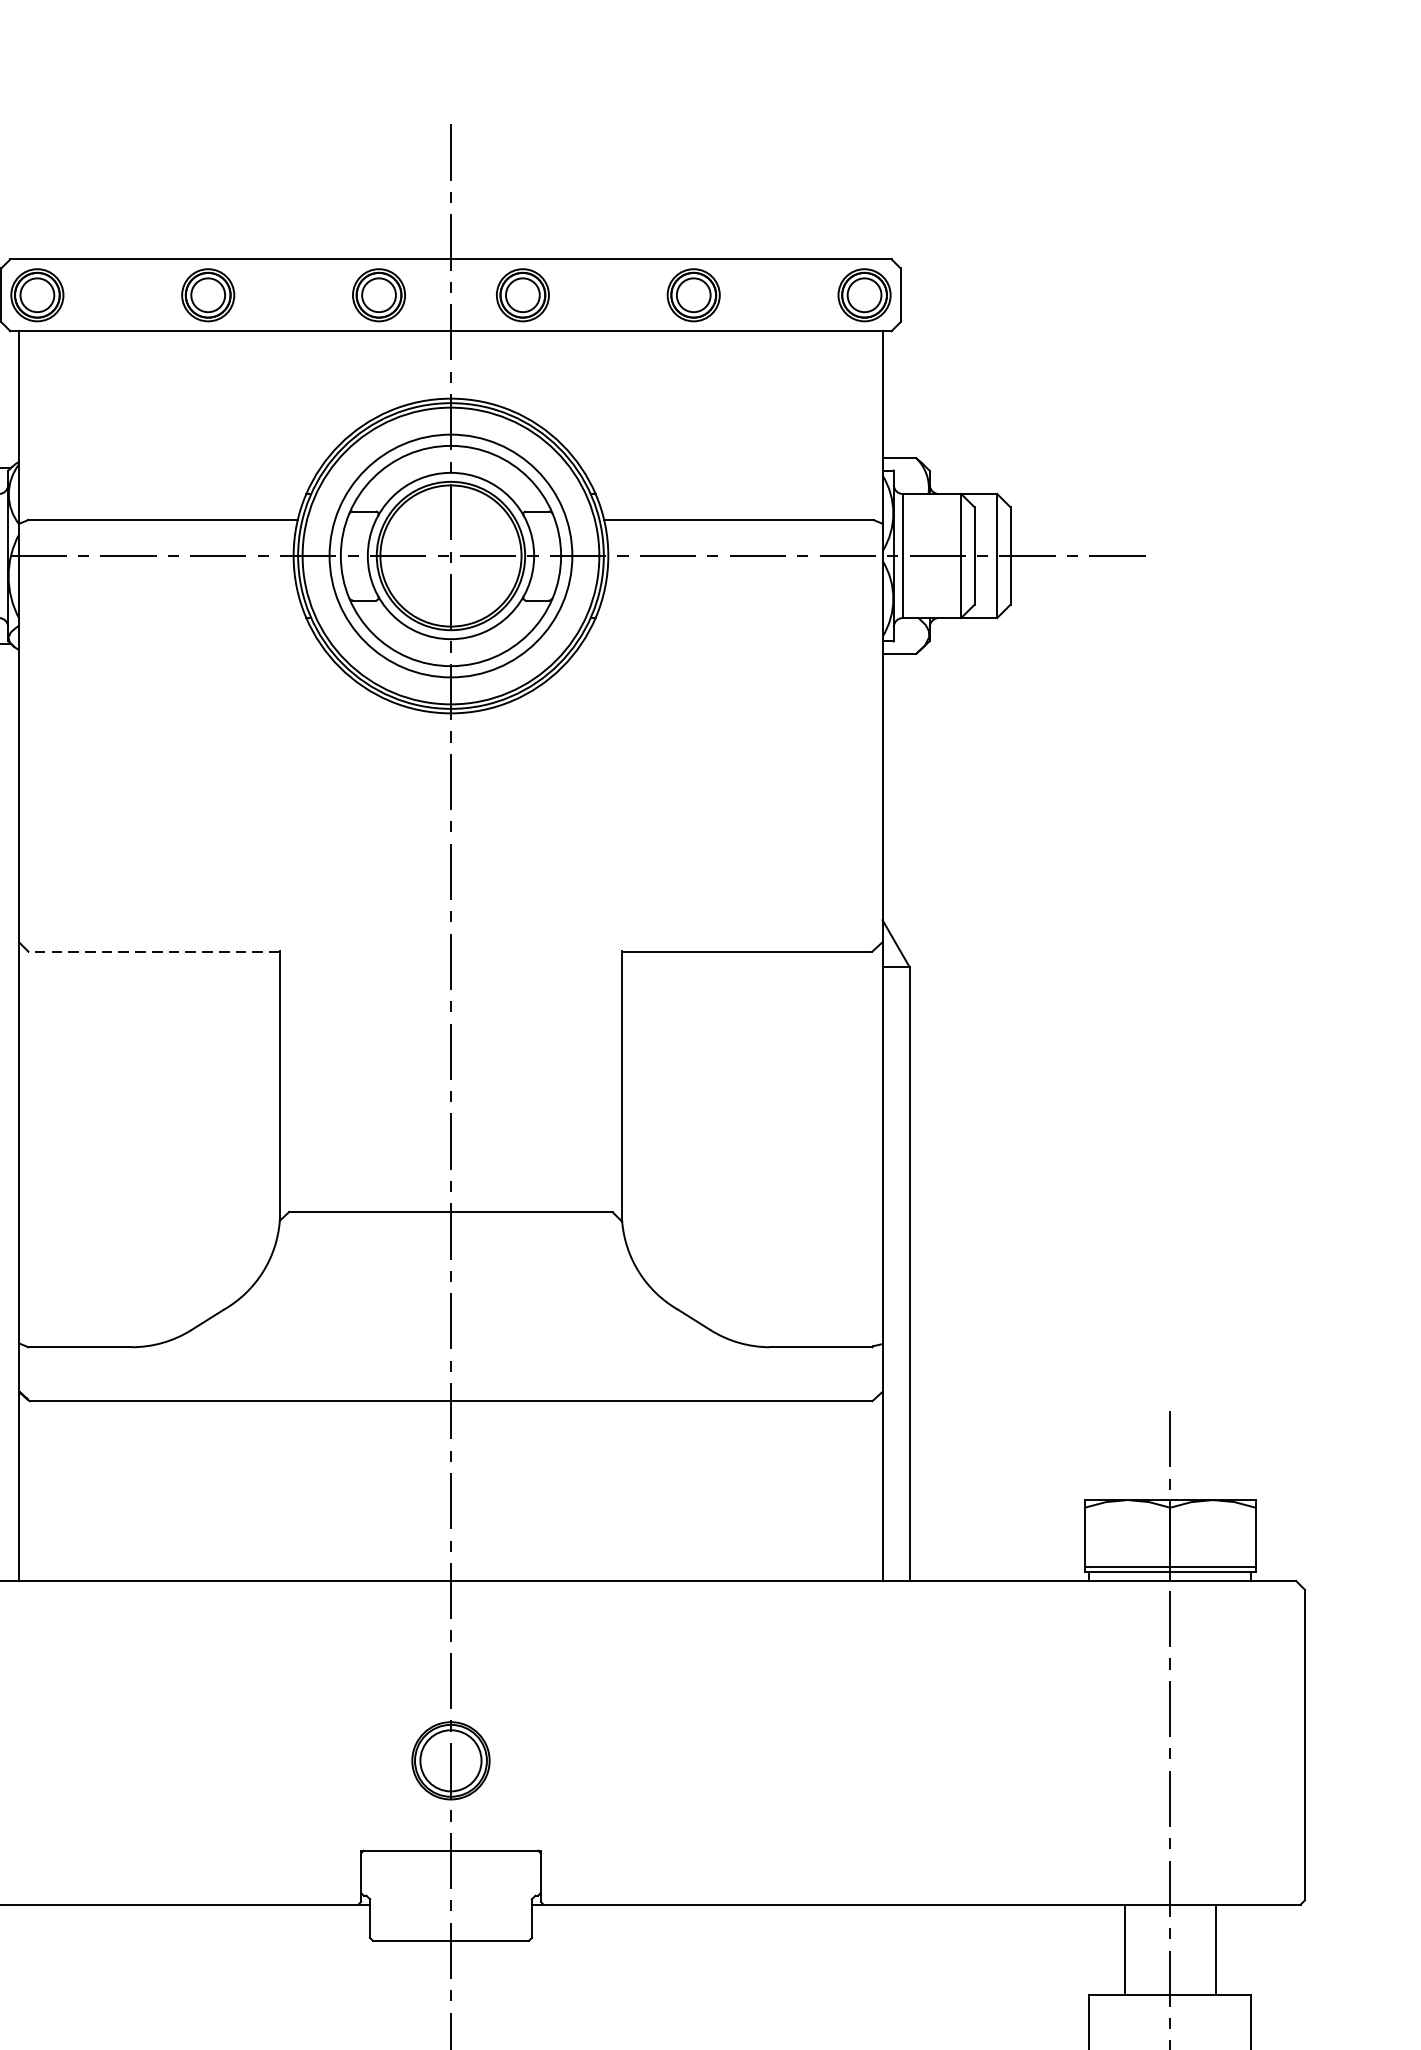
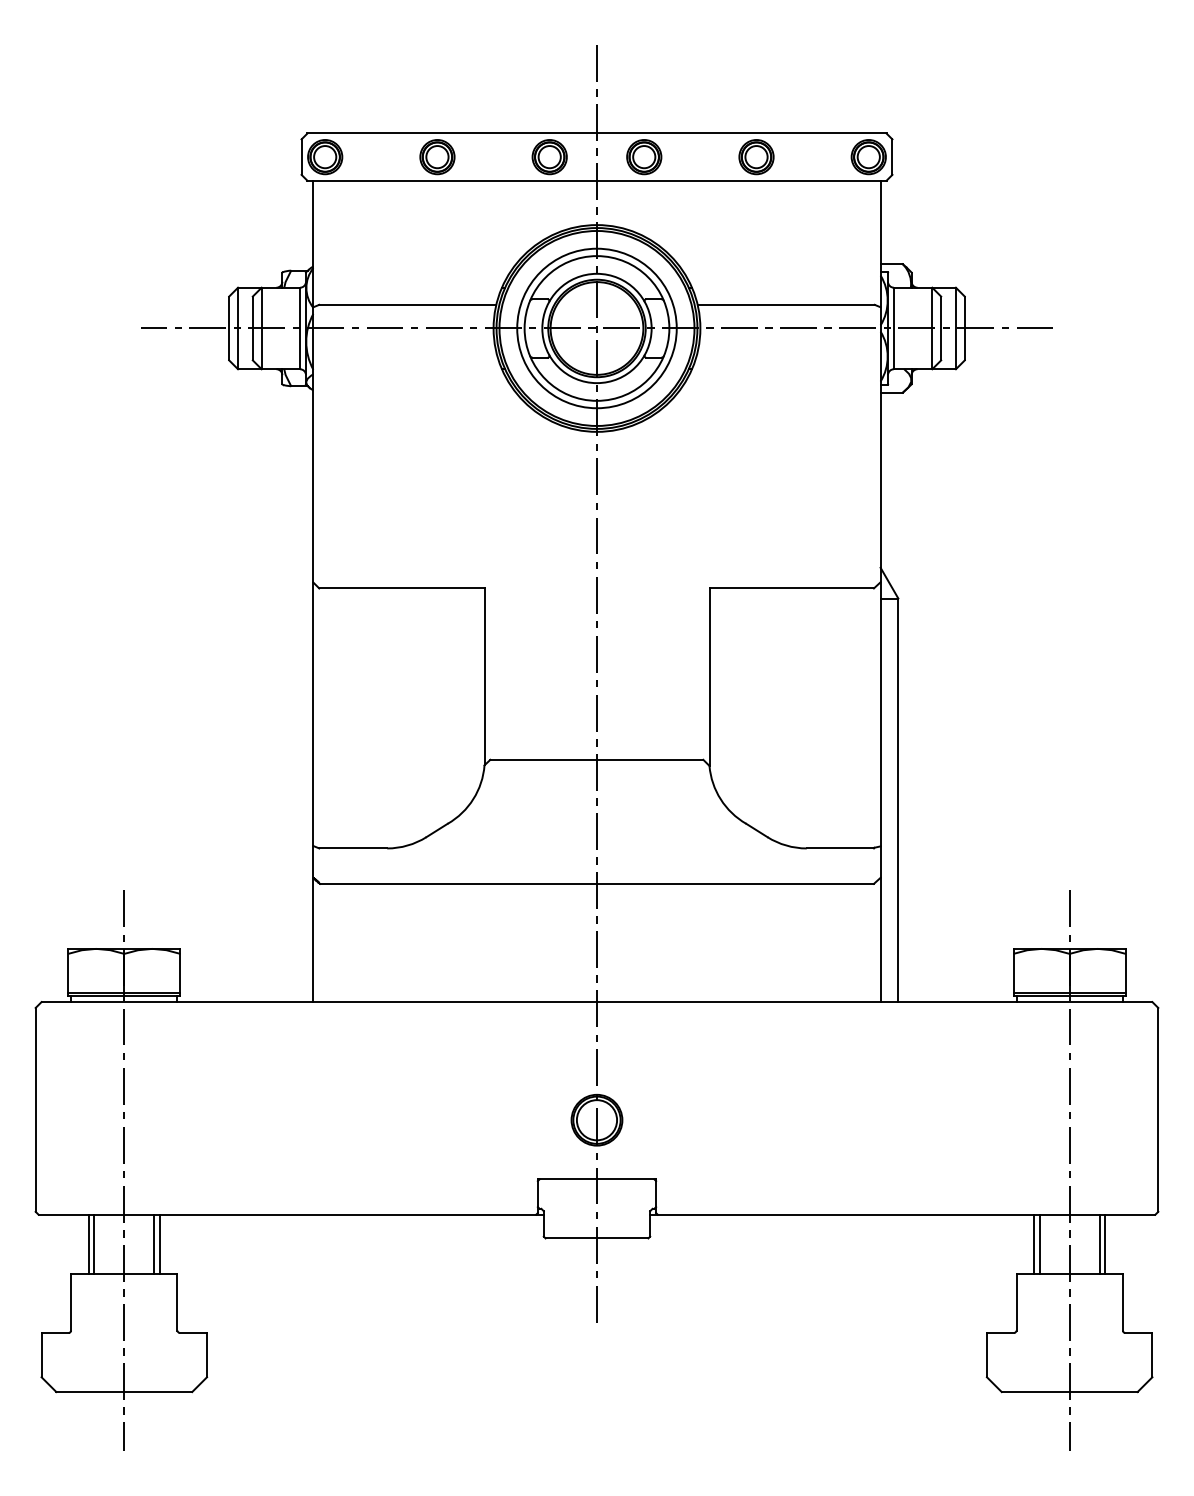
line: (153, 951) -> (401, 588), dashed -> solid
line: (1116, 1948) -> (1034, 1243), added
line: (1224, 1948) -> (1105, 1243), added

